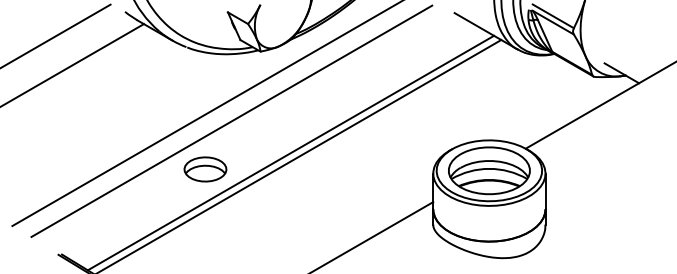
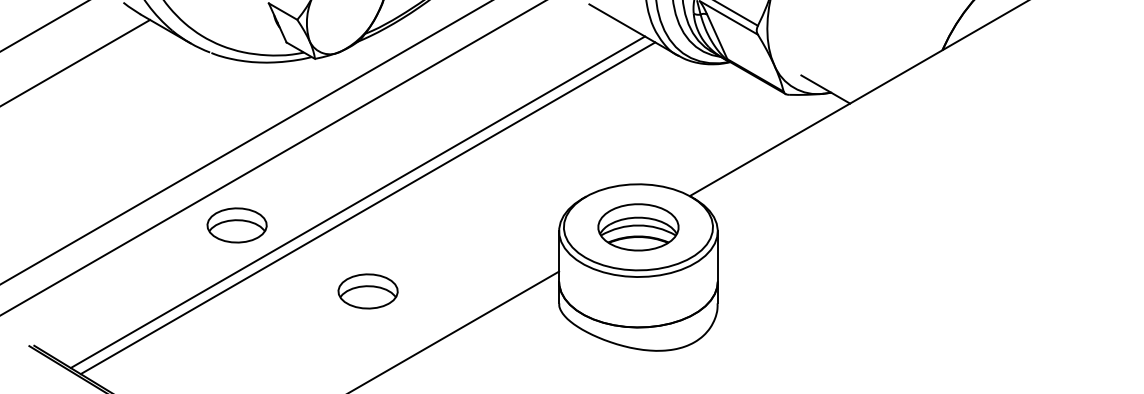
part: (489, 170) -> (638, 227), size x0.7
part: (297, 216) -> (367, 291), added

